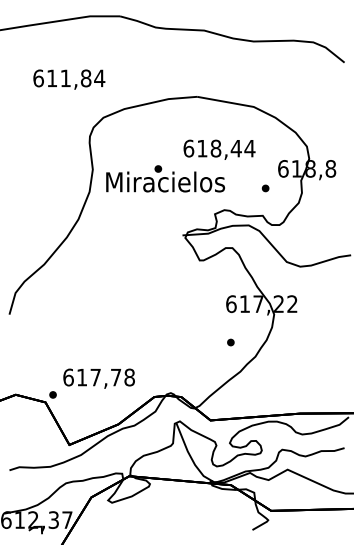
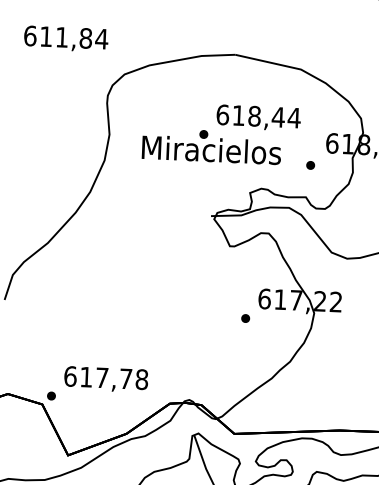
text: (69, 79) -> (66, 38), moved
text: (165, 178) -> (211, 145), moved
part: (230, 342) -> (245, 318), moved

